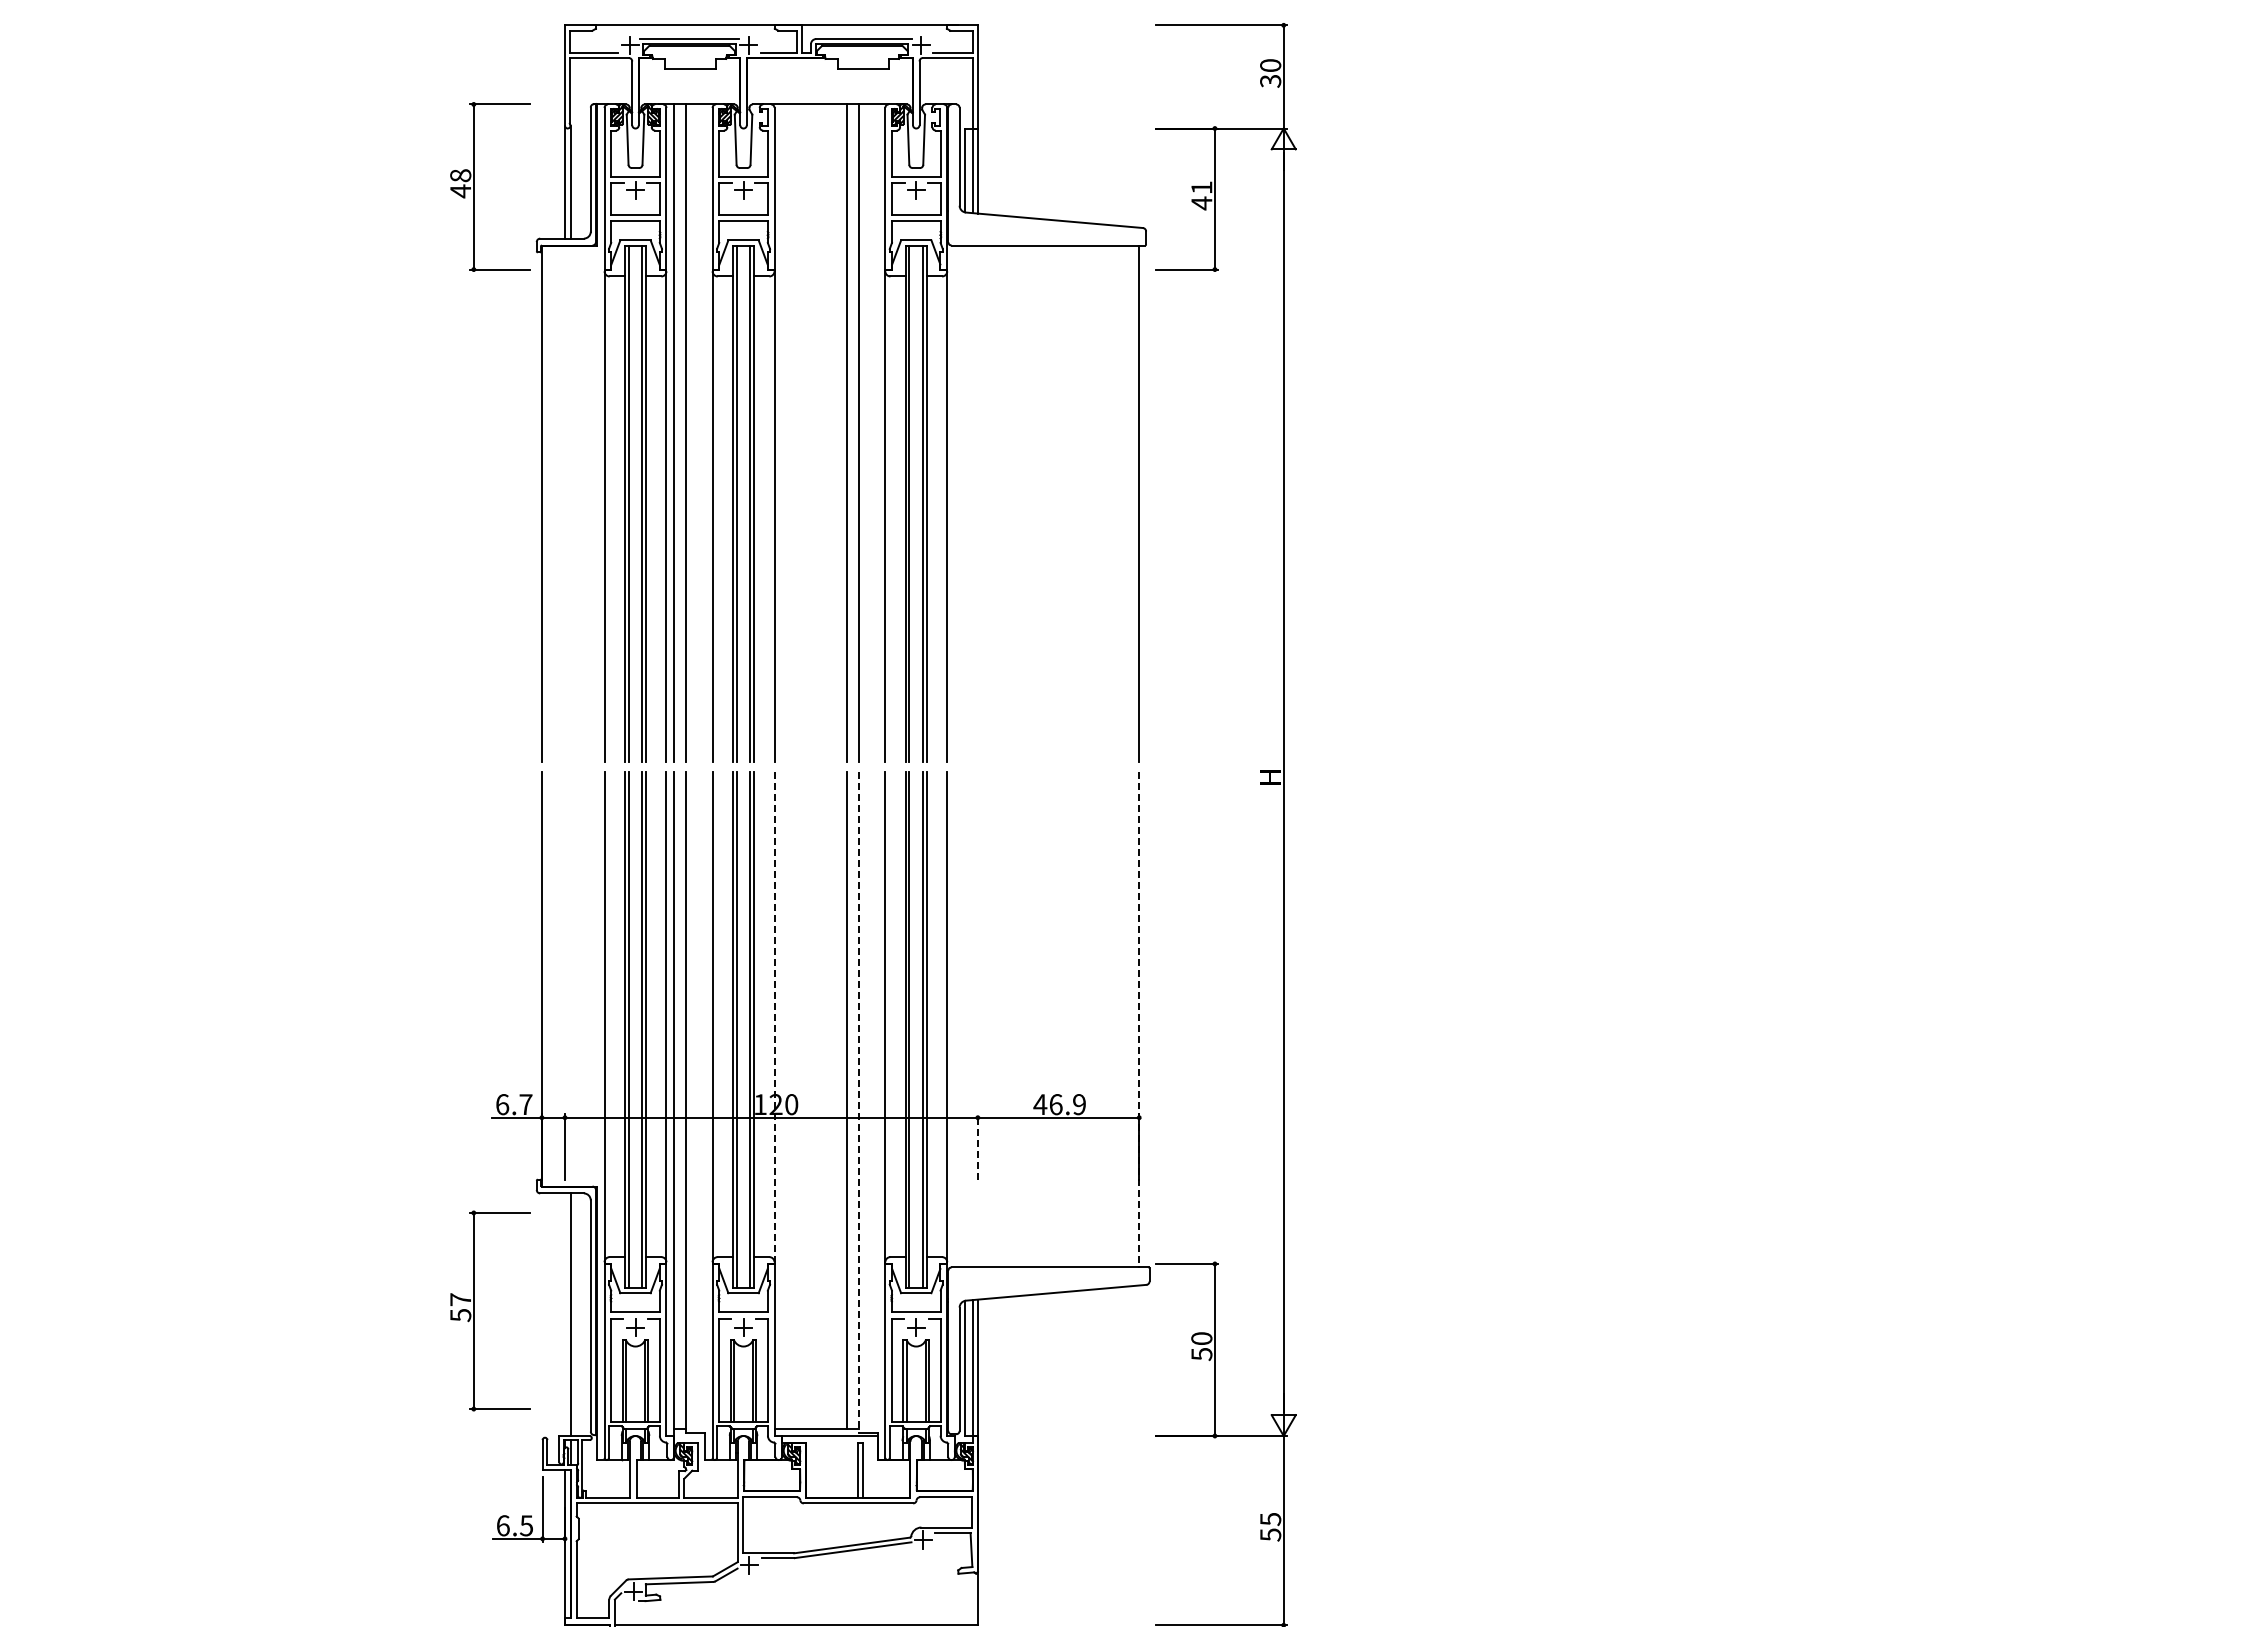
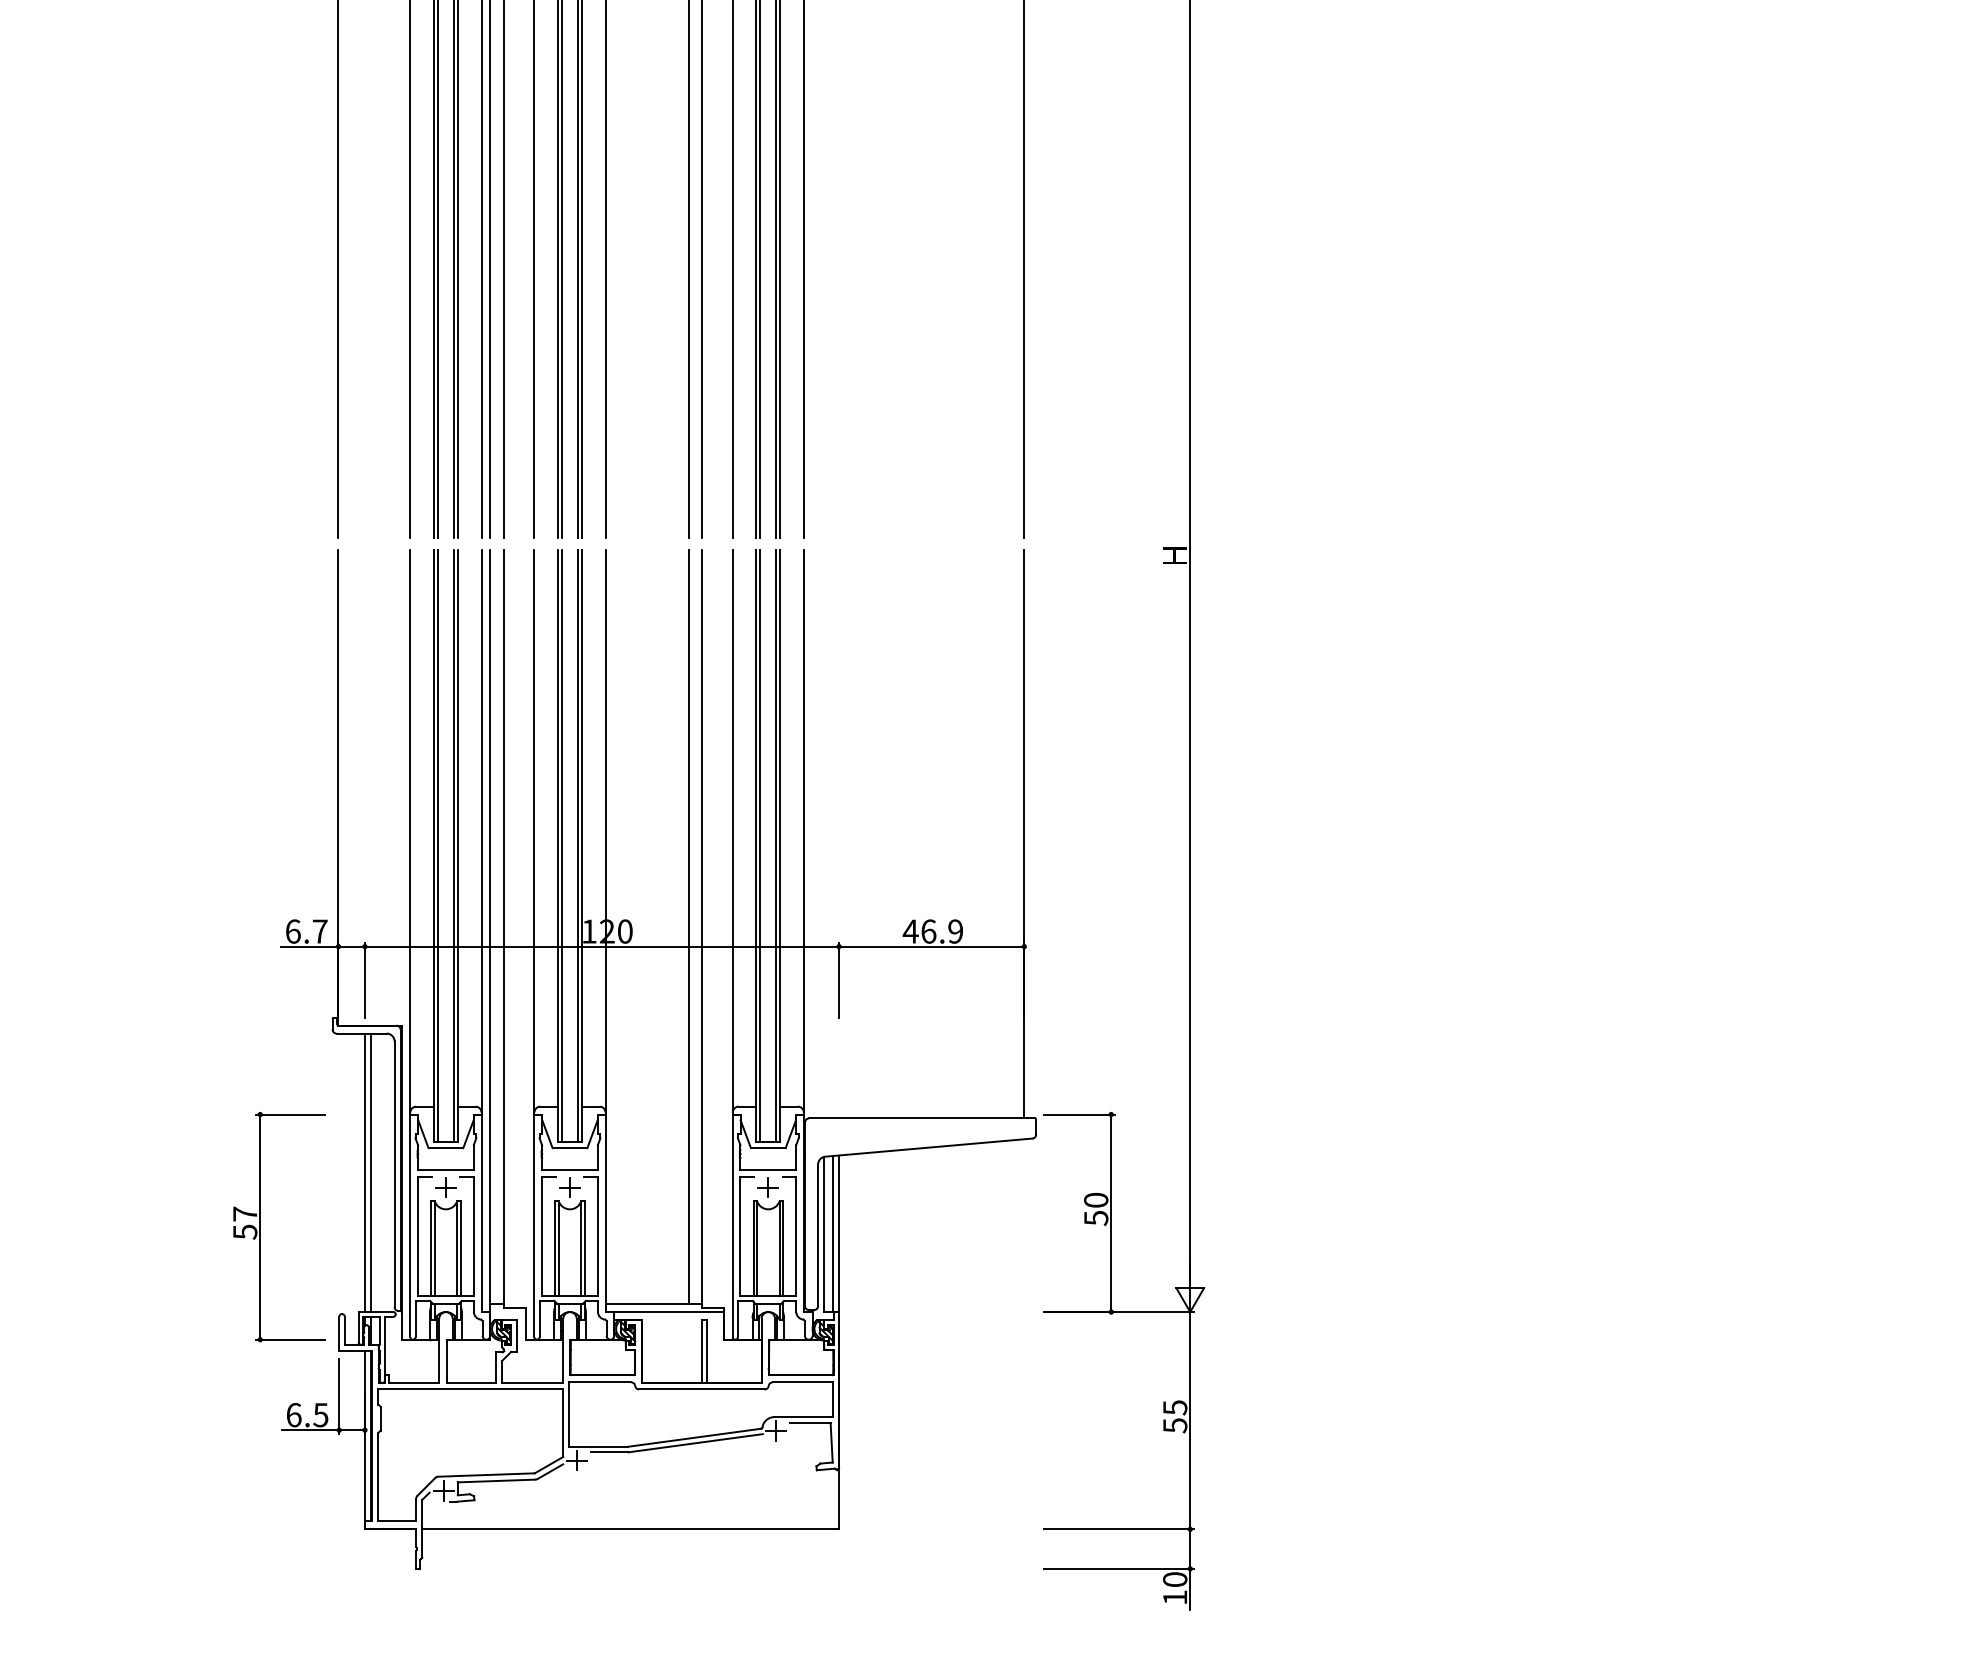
line: (774, 1017) -> (605, 831), dashed -> solid
line: (1139, 1019) -> (1024, 833), dashed -> solid
line: (858, 1102) -> (701, 929), dashed -> solid
line: (977, 1146) -> (838, 979), dashed -> solid
part: (474, 1310) -> (261, 1226), moved
line: (564, 1314) -> (364, 1172), added

